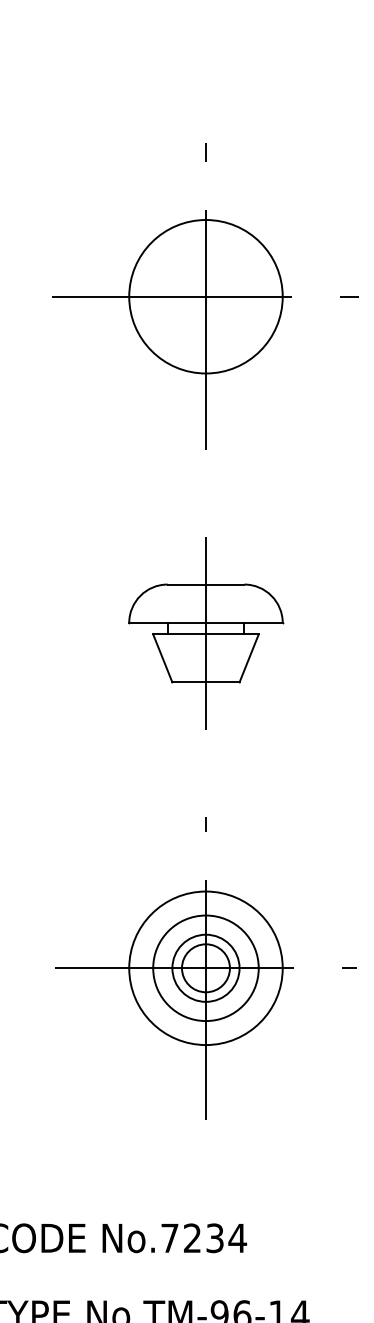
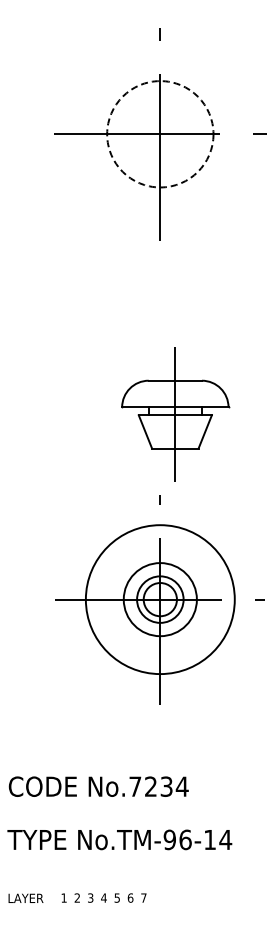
circle: (206, 297) -> (160, 134), solid -> dashed
part: (206, 633) -> (175, 414), moved
circle: (206, 968) -> (160, 599), size x1.4

